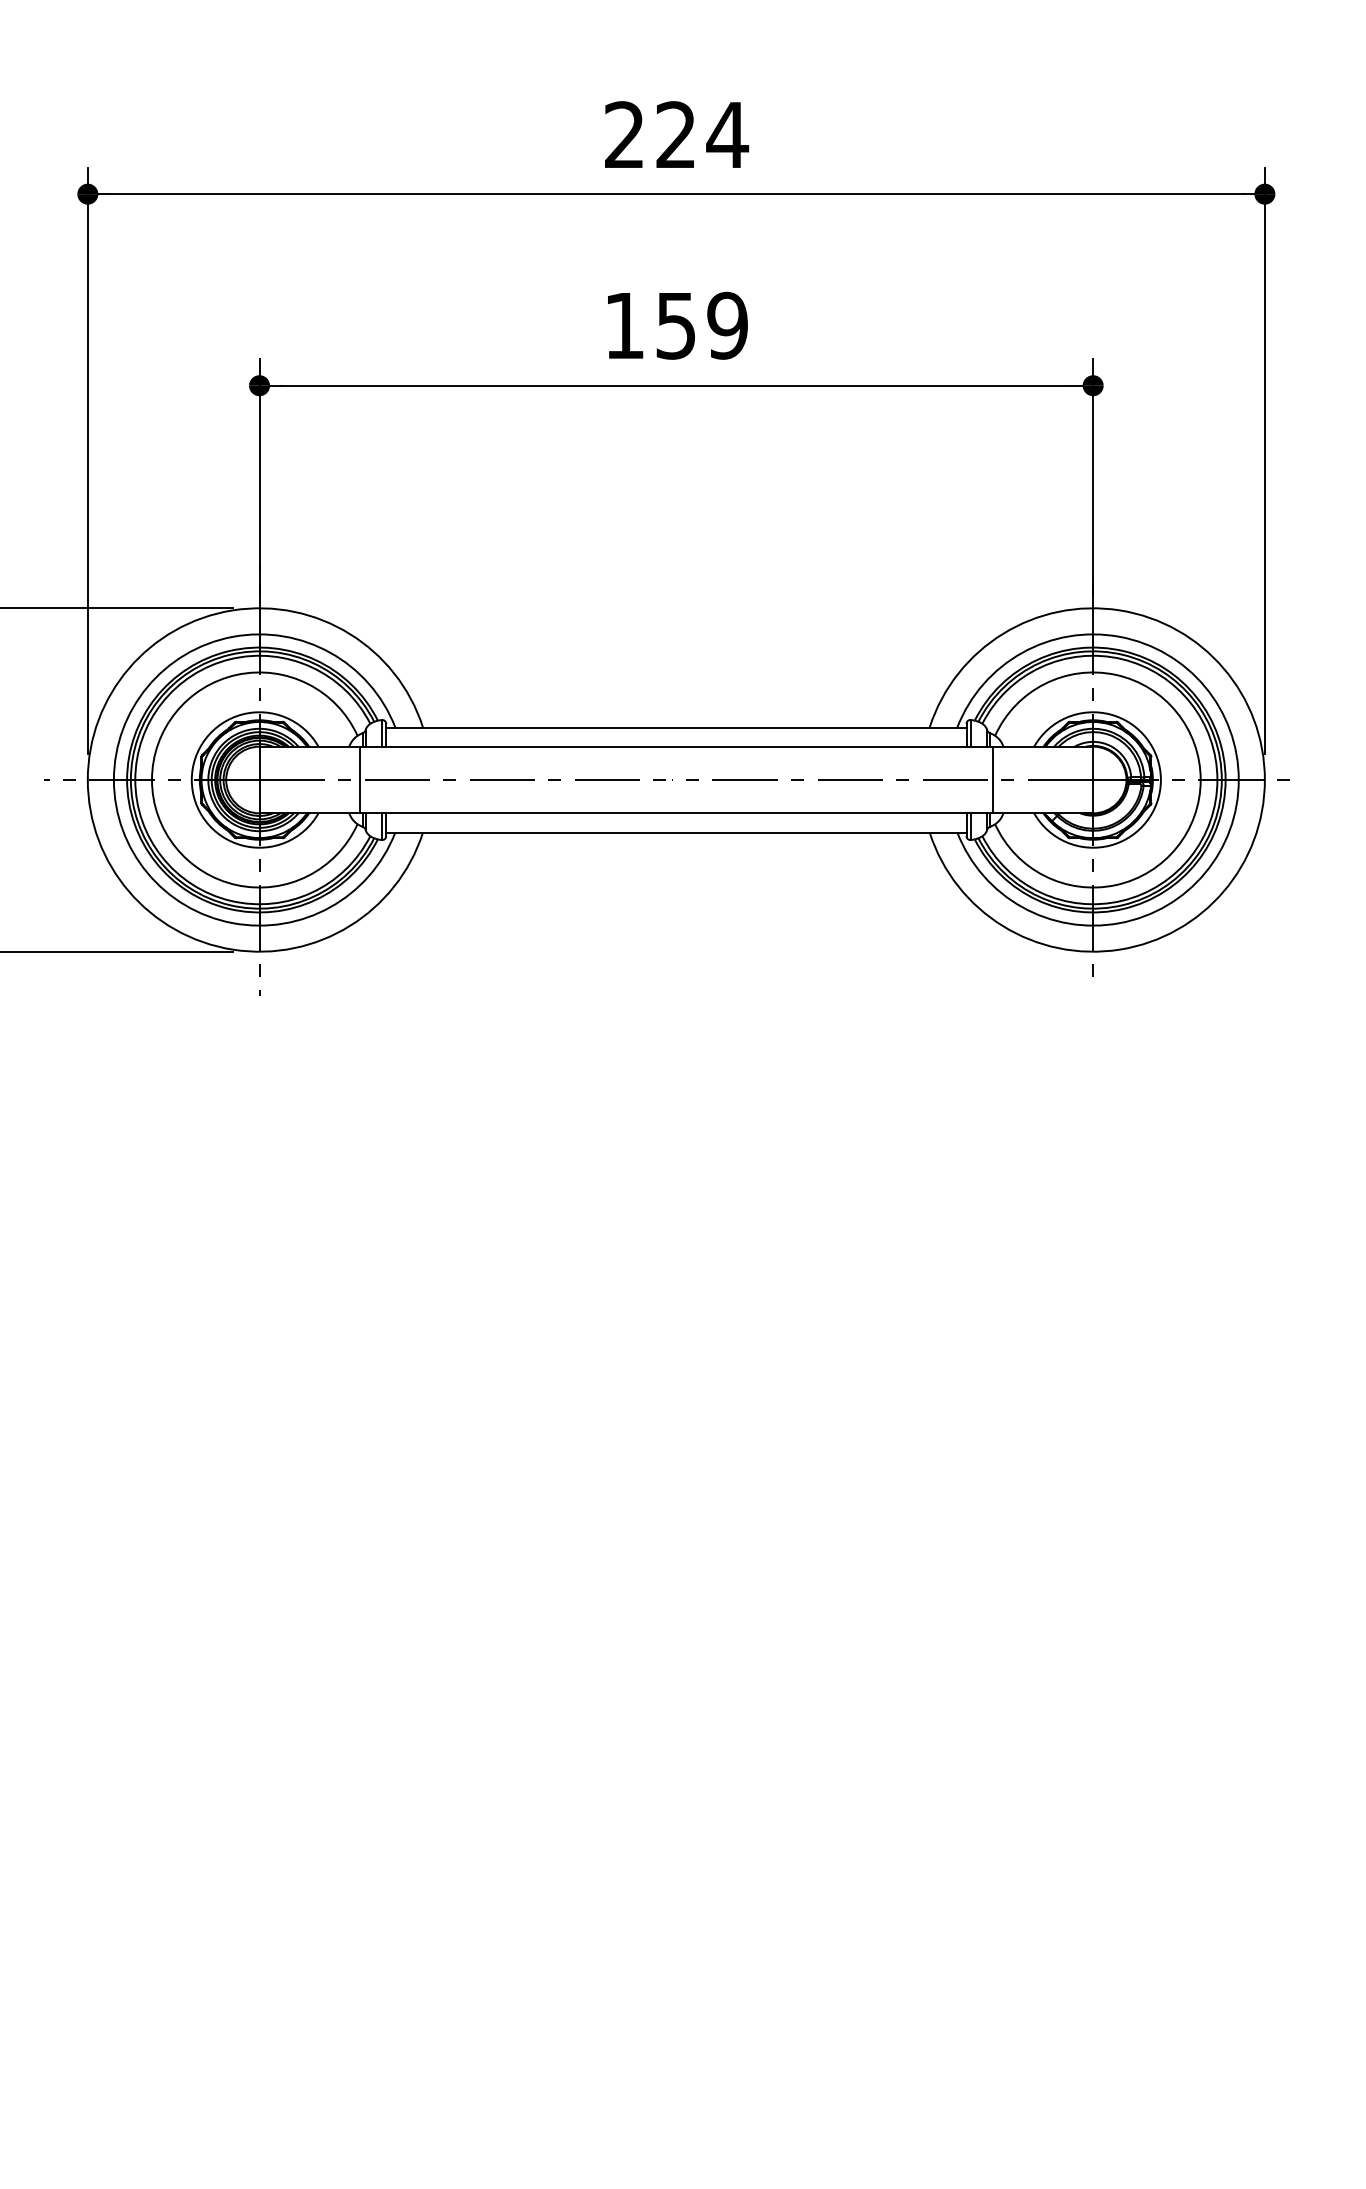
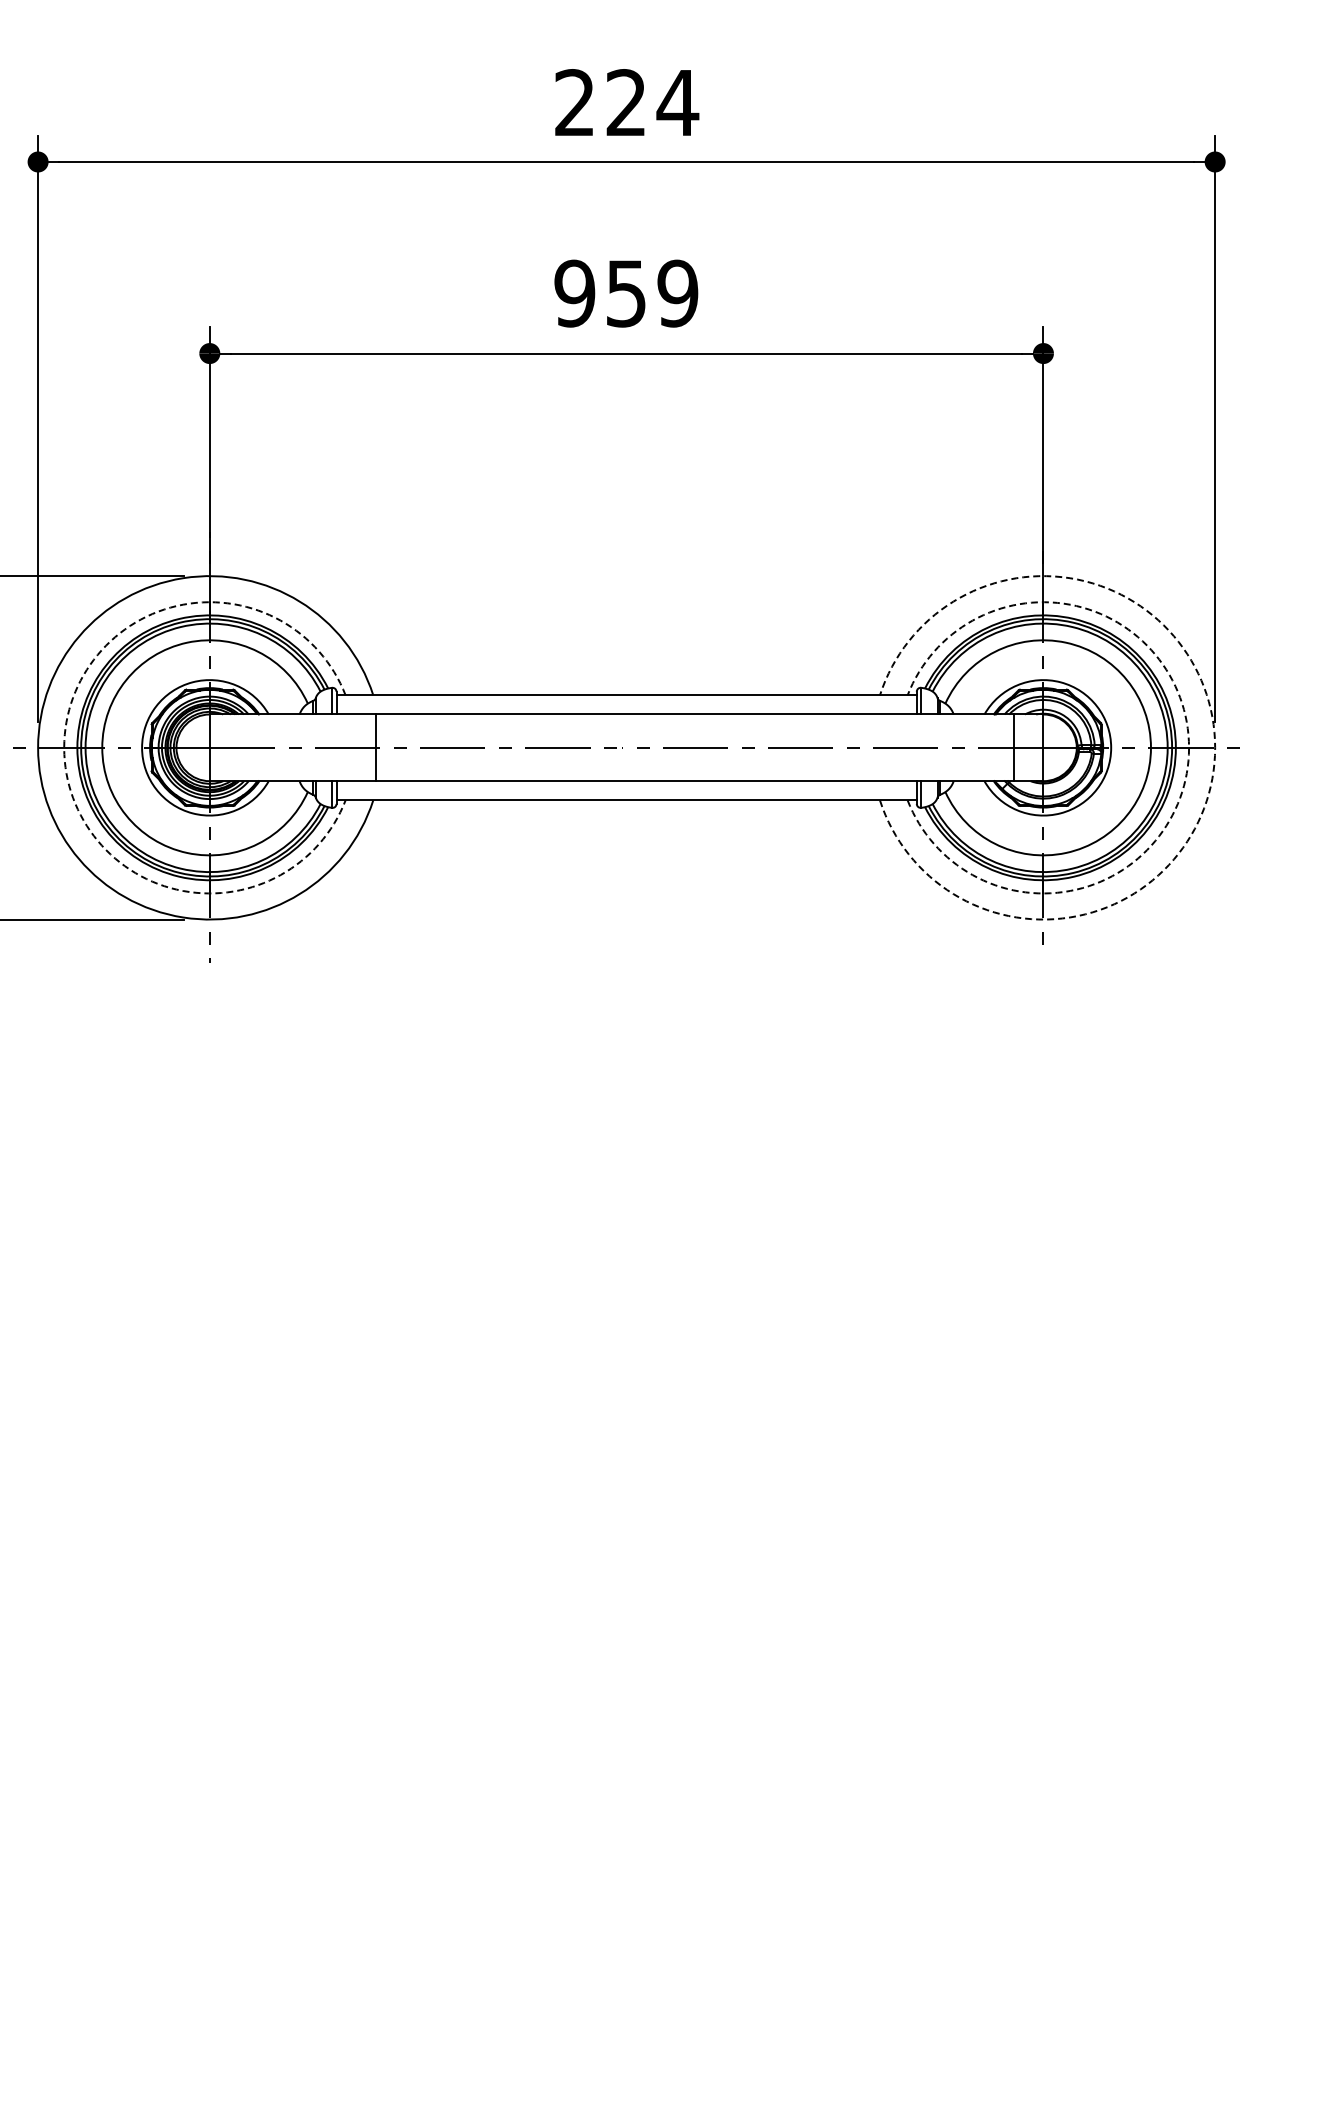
text: (624, 325) -> (574, 293), 159 -> 959
line: (359, 779) -> (375, 747), moved
line: (993, 779) -> (1014, 747), moved
arc: (113, 780) -> (63, 748), solid -> dashed
arc: (1238, 780) -> (1188, 748), solid -> dashed
arc: (1264, 780) -> (1214, 748), solid -> dashed

